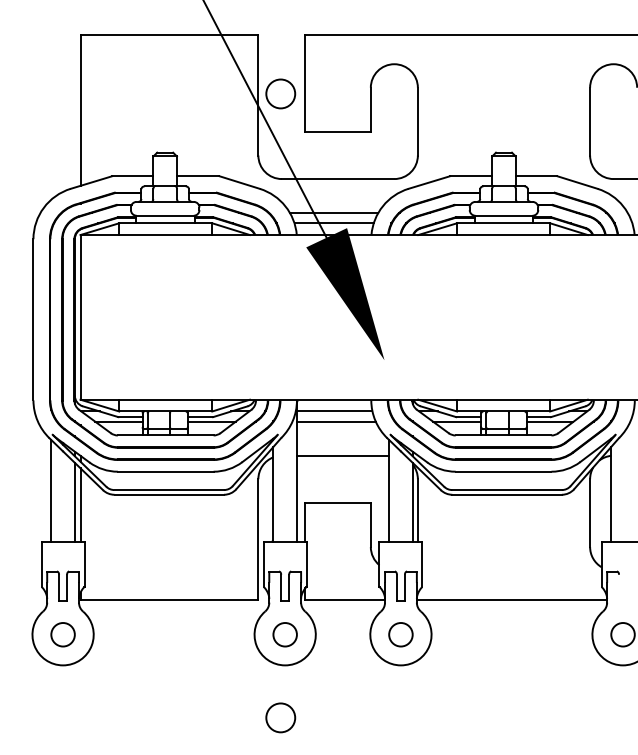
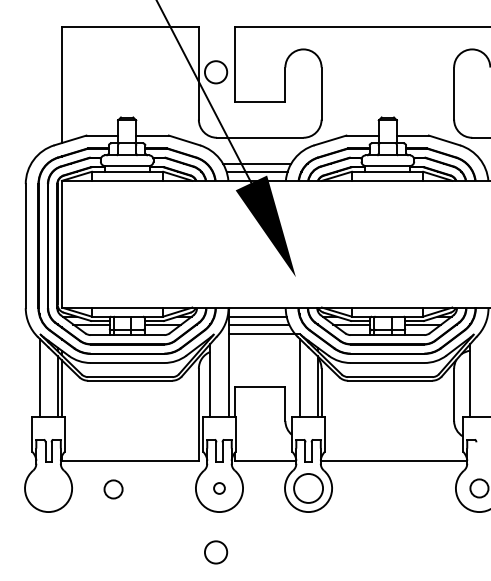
line: (342, 455) -> (263, 333), moved
circle: (62, 634) -> (113, 489), moved
circle: (285, 634) -> (219, 488), size x0.6
circle: (400, 634) -> (308, 488), size x1.6

